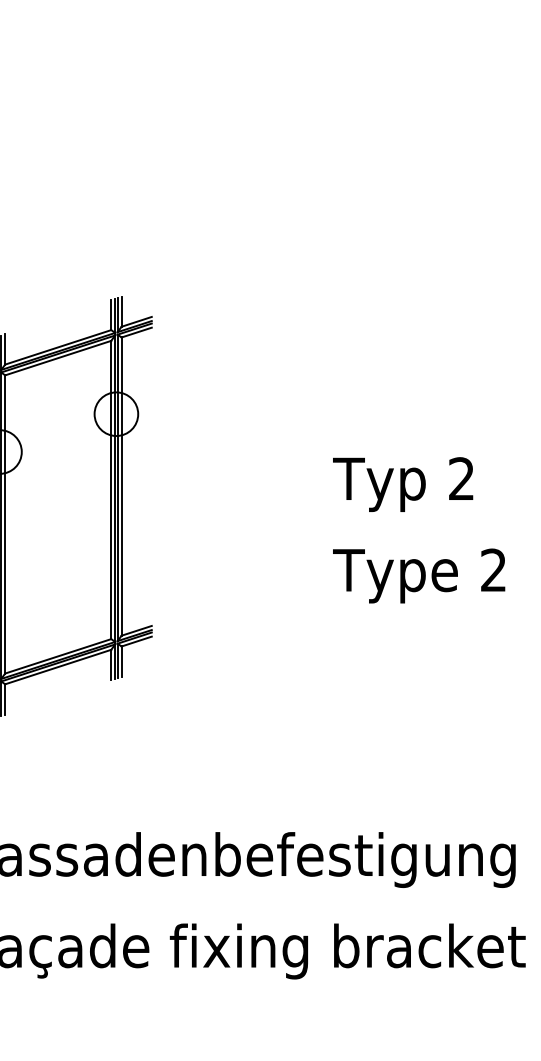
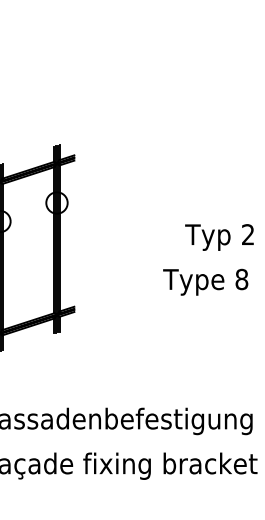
text: (403, 484) -> (219, 237), moved
text: (492, 570) -> (241, 279), 2 -> 8

